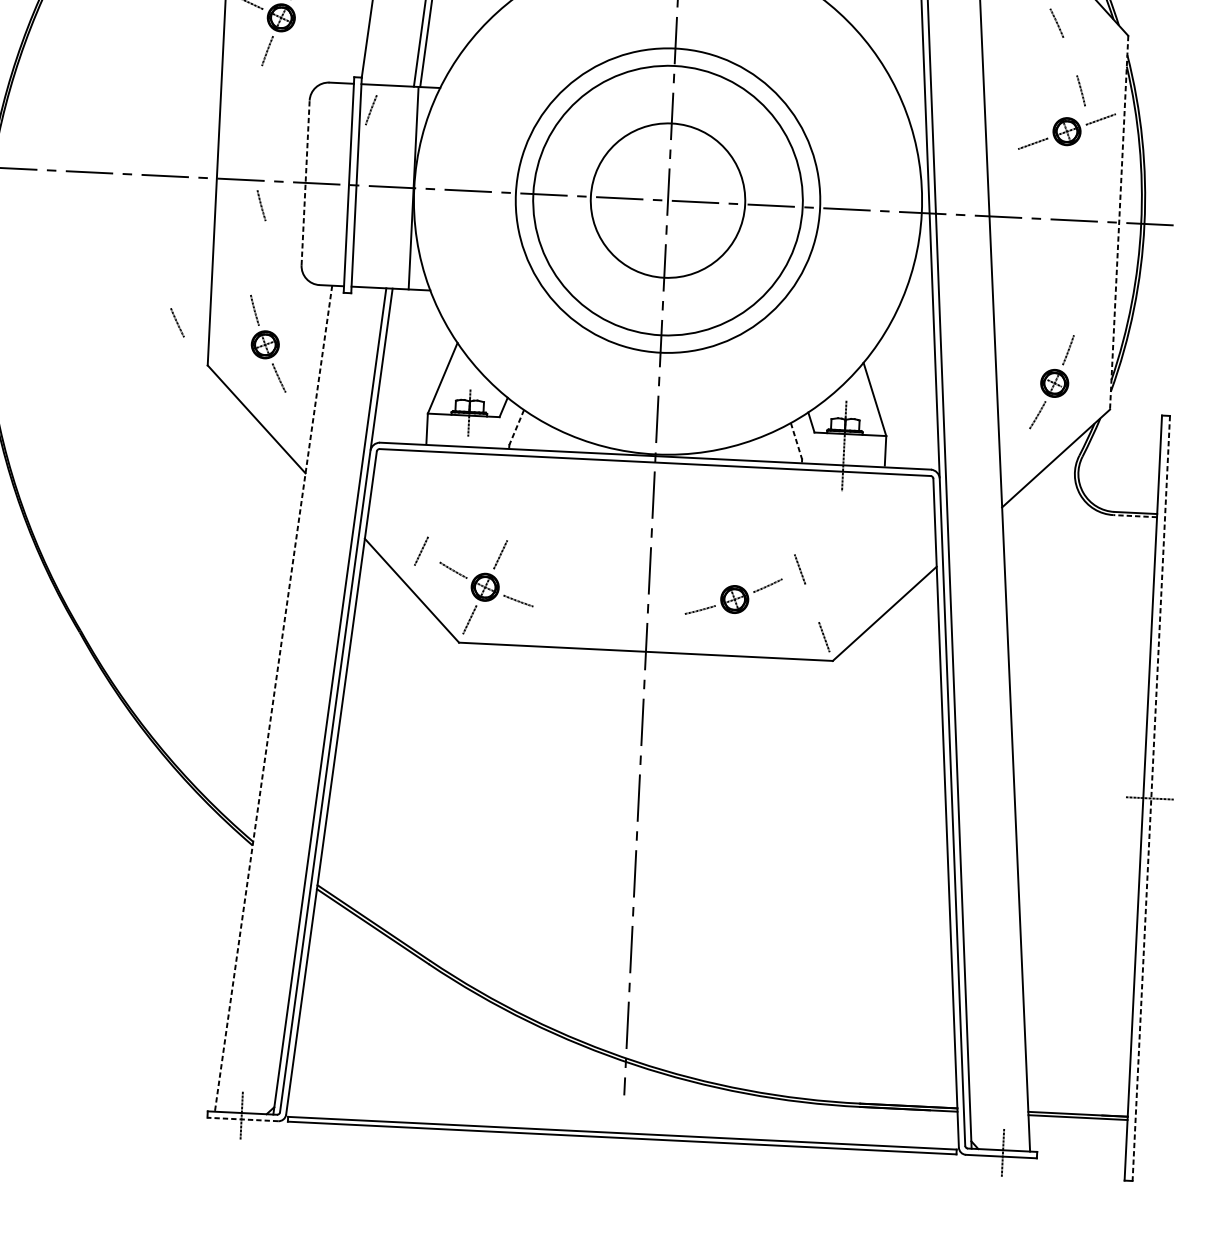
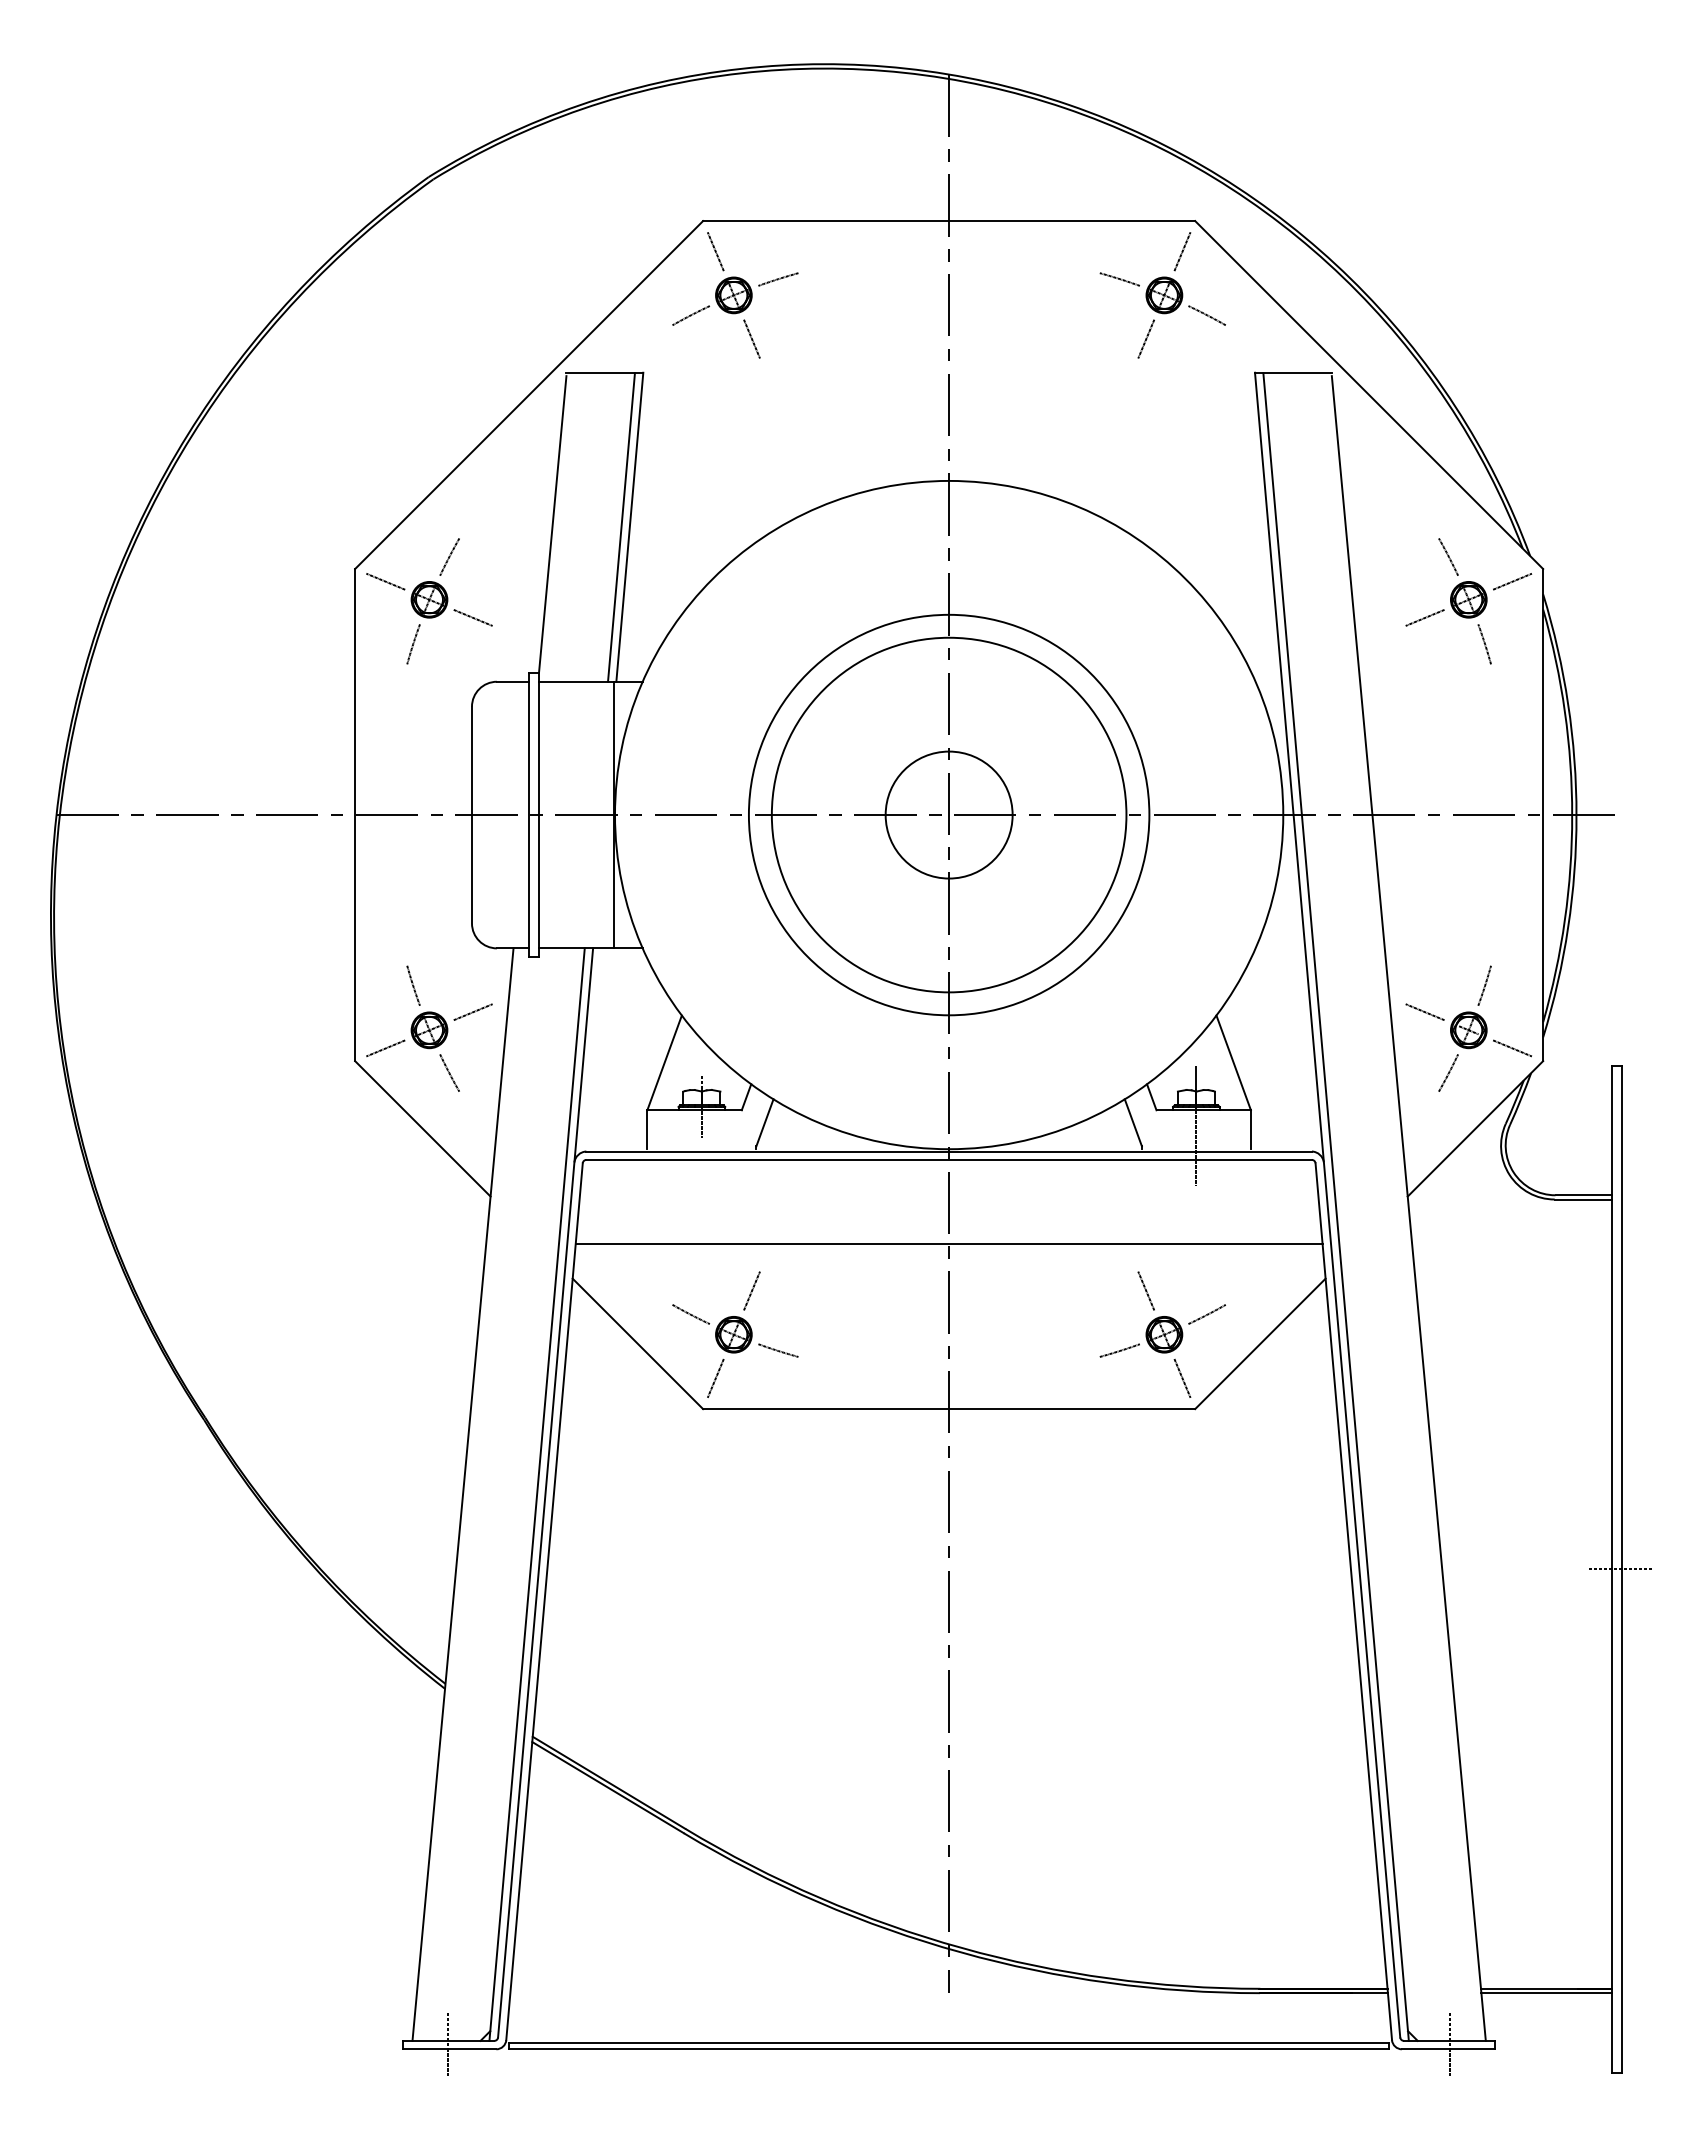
line: (313, 32) -> (472, 617), added
line: (371, 110) -> (553, 715), removed
part: (1066, 131) -> (1468, 599), moved
line: (305, 182) -> (471, 814), dashed -> solid
circle: (667, 200) -> (948, 814), size x0.62
line: (261, 205) -> (415, 847), removed
line: (1119, 223) -> (1543, 815), dashed -> solid
line: (177, 322) -> (312, 1006), removed
line: (298, 332) -> (472, 1012), added
line: (231, 357) -> (385, 1048), added
line: (1021, 368) -> (1424, 1012), added
line: (1087, 398) -> (1512, 1048), added
line: (516, 427) -> (764, 1122), dashed -> solid
line: (796, 440) -> (1133, 1122), dashed -> solid
line: (1135, 516) -> (1583, 1199), dashed -> solid
line: (651, 526) -> (948, 1244), added
line: (421, 550) -> (647, 1290), removed
part: (733, 596) -> (1162, 1330), moved
line: (273, 698) -> (463, 1494), dashed -> solid
line: (1151, 798) -> (1622, 1569), dashed -> solid
line: (242, 1119) -> (449, 2049), dashed -> solid

